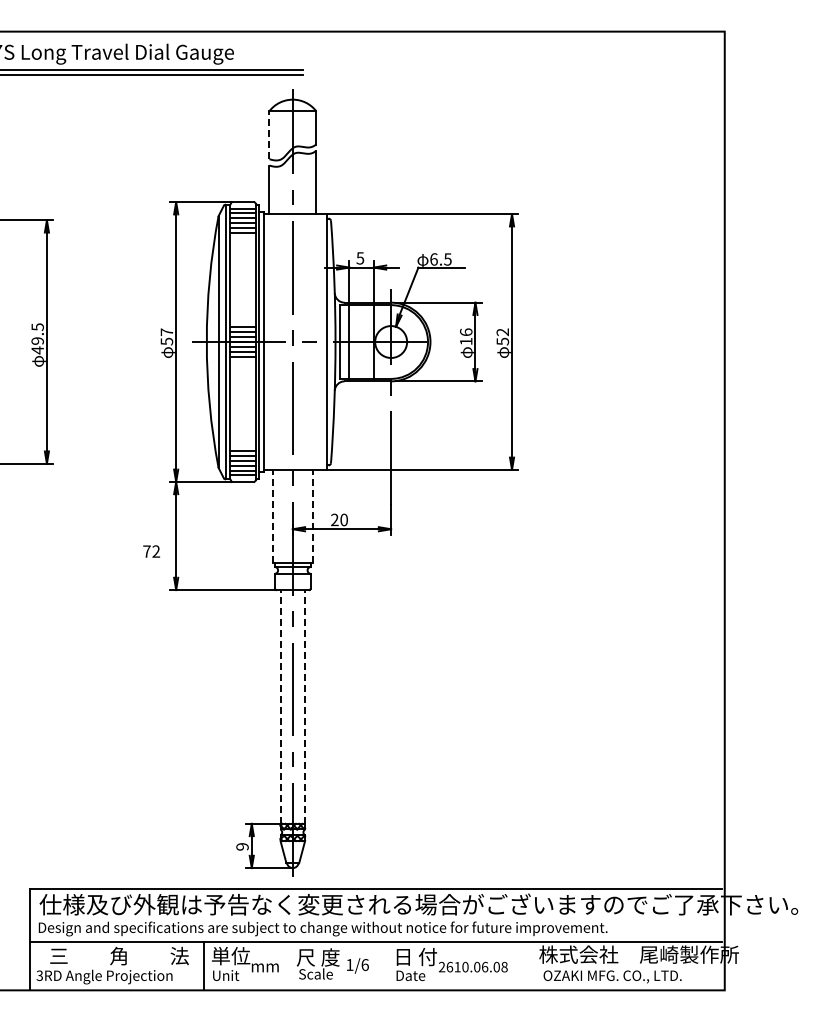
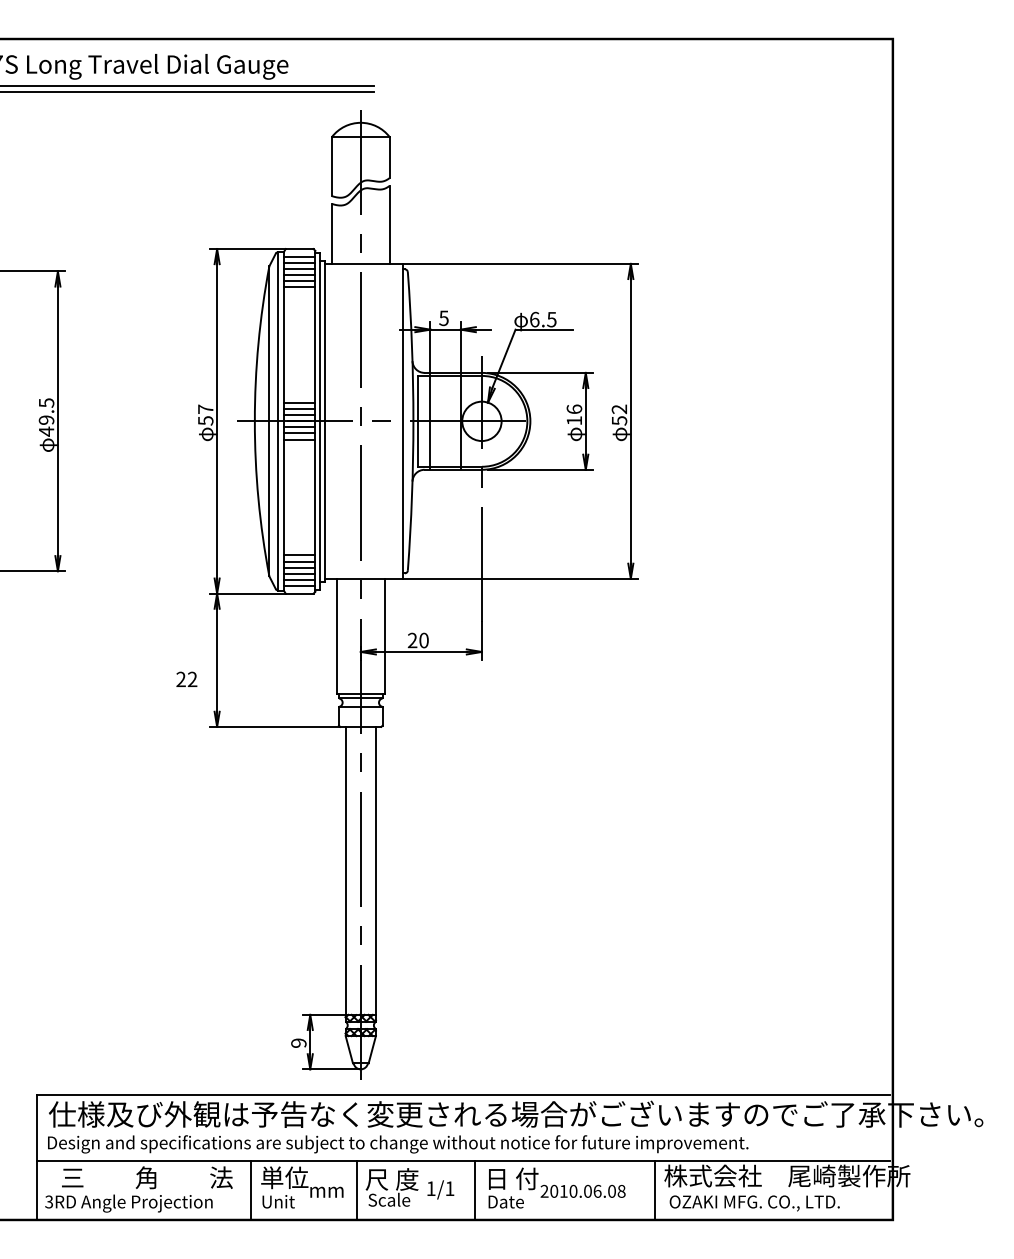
line: (269, 134) -> (332, 165), dashed -> solid
line: (273, 516) -> (337, 636), dashed -> solid
line: (312, 516) -> (385, 636), dashed -> solid
text: (146, 551) -> (180, 679), 72 -> 22
line: (280, 706) -> (345, 870), dashed -> solid
line: (305, 706) -> (376, 870), dashed -> solid
line: (289, 965) -> (356, 1189), added
text: (364, 965) -> (449, 1189), 1/6 -> 1/1
line: (385, 965) -> (474, 1189), added
line: (531, 965) -> (654, 1189), added
text: (449, 967) -> (553, 1191), 2610.06.08 -> 2010.06.08

